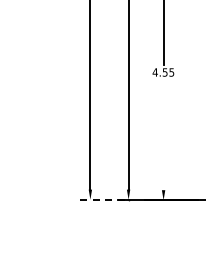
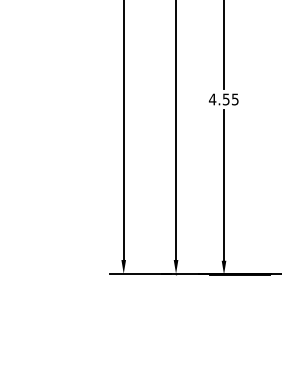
line: (163, 135) -> (223, 185), added
line: (102, 199) -> (140, 273), dashed -> solid

